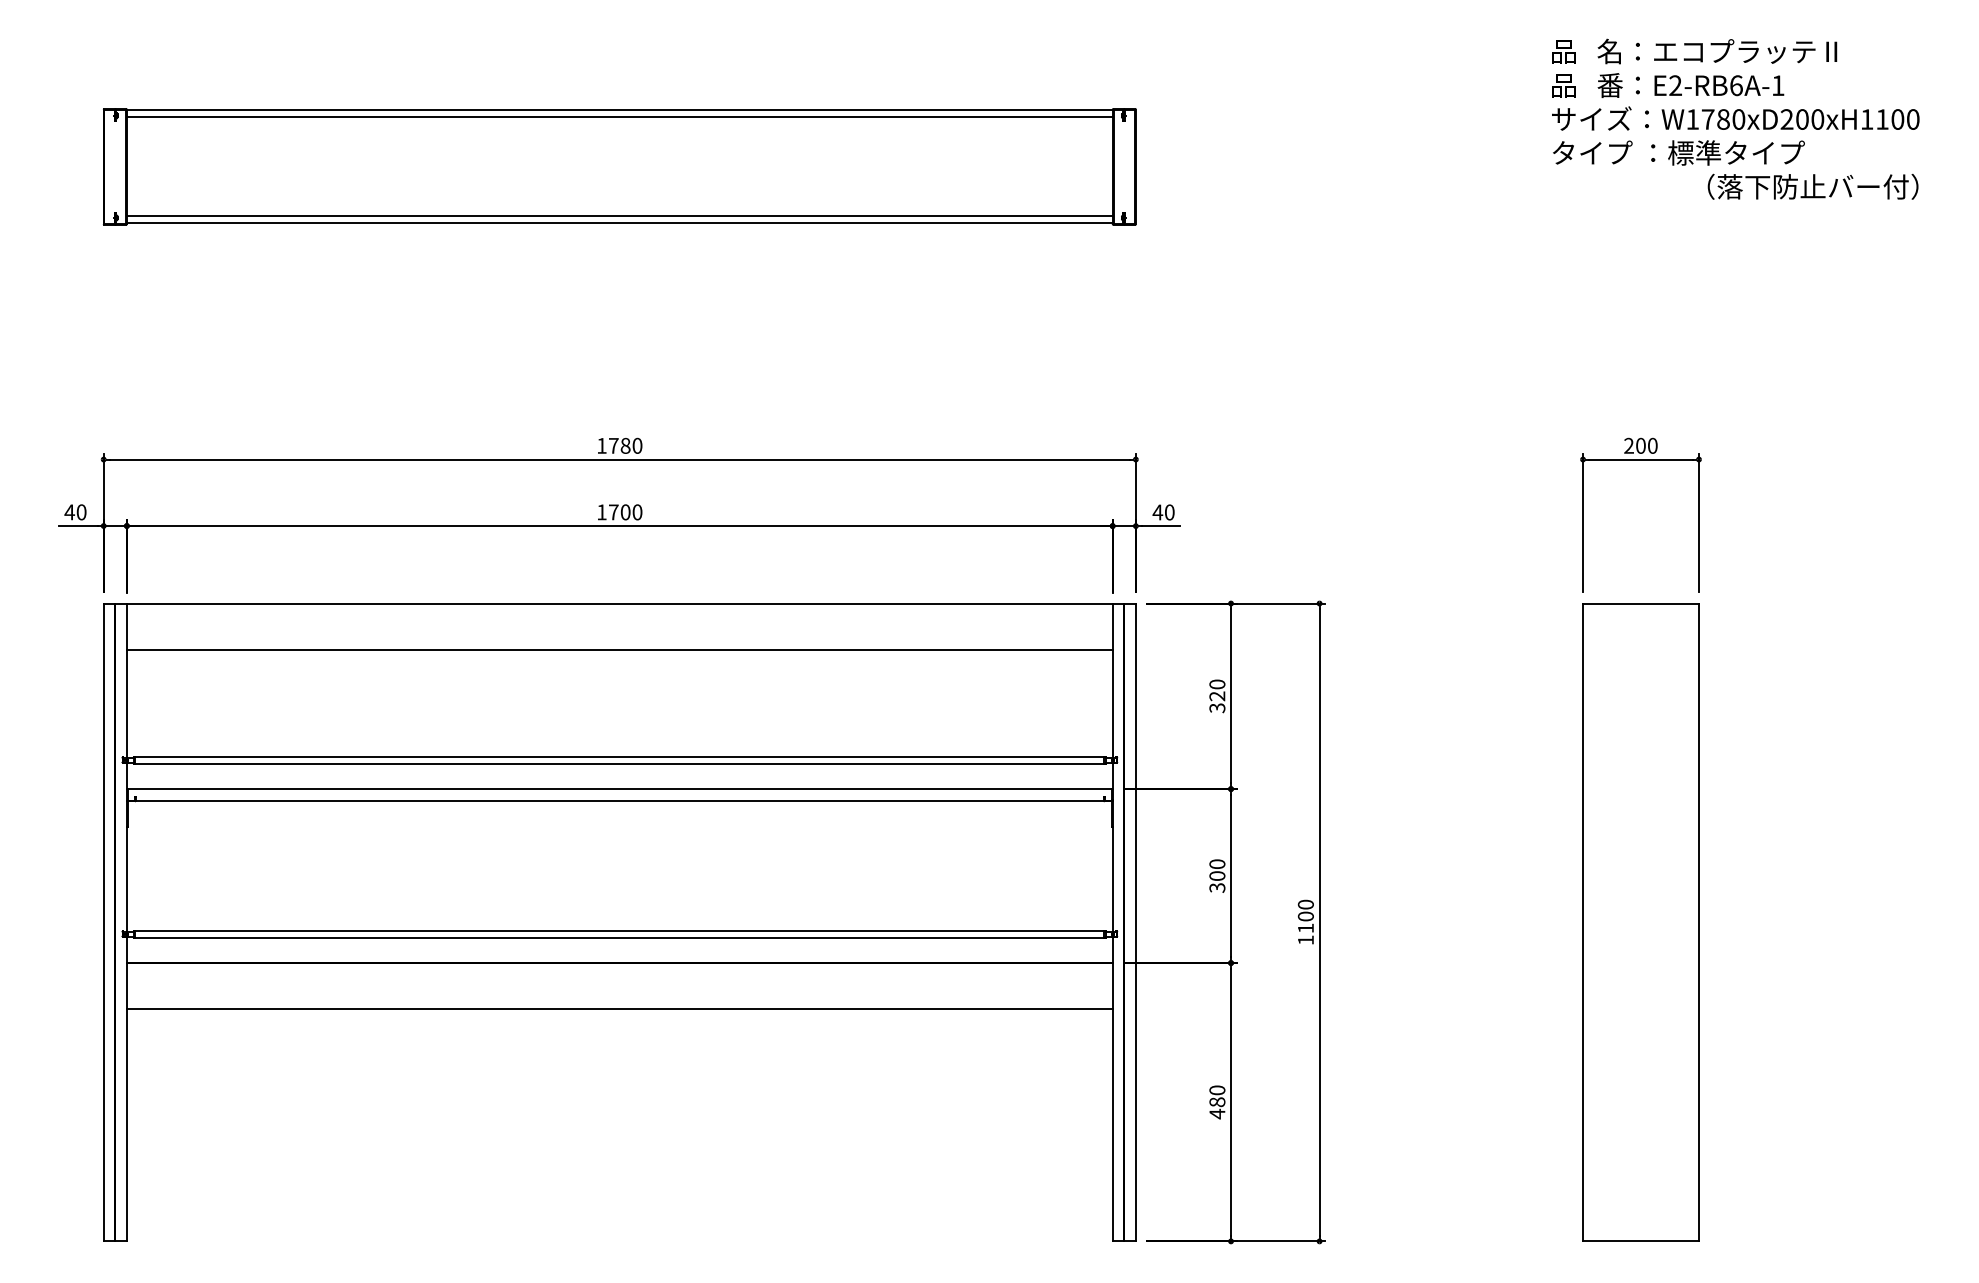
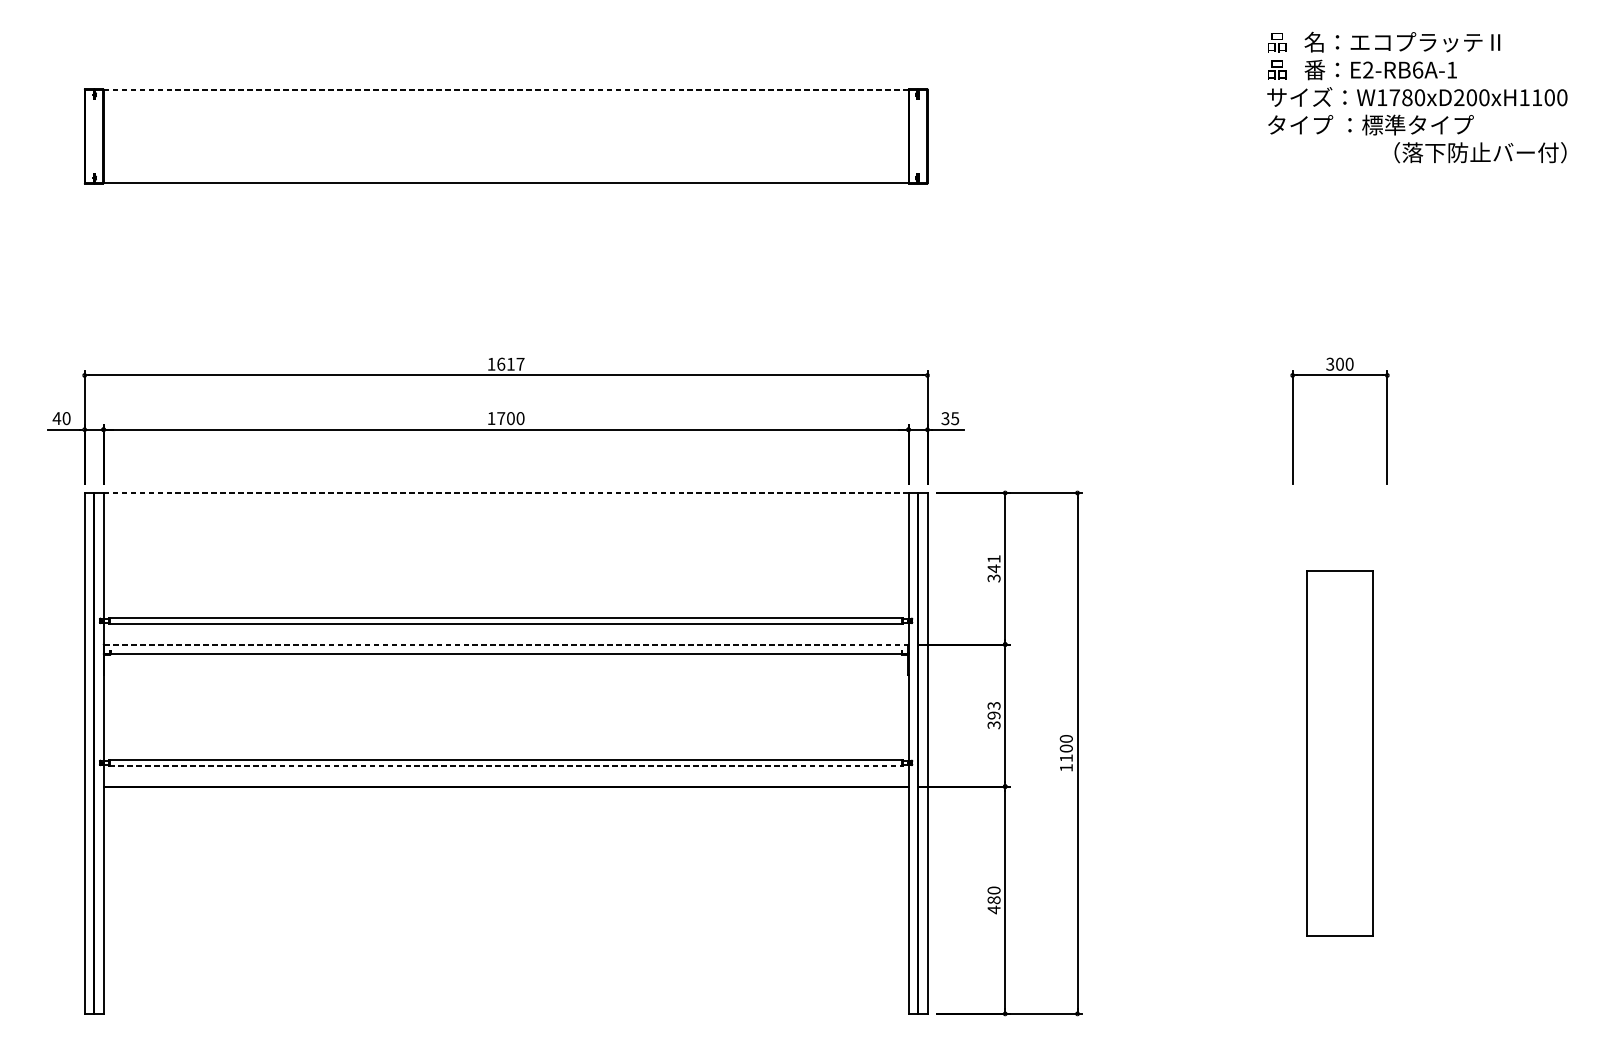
line: (619, 110) -> (505, 90), solid -> dashed
line: (619, 117) -> (505, 96), removed
line: (619, 216) -> (505, 176), removed
text: (625, 445) -> (510, 363), 1780 -> 1617
text: (1628, 445) -> (1329, 363), 200 -> 300
text: (1163, 512) -> (950, 418), 40 -> 35
line: (619, 603) -> (505, 492), solid -> dashed
line: (619, 649) -> (505, 530), removed
text: (1217, 690) -> (994, 564), 320 -> 341
line: (620, 789) -> (506, 644), solid -> dashed
text: (1217, 869) -> (994, 710), 300 -> 393
part: (1640, 922) -> (1339, 753), size x0.7
line: (619, 937) -> (505, 765), solid -> dashed
line: (619, 1009) -> (505, 824), removed

